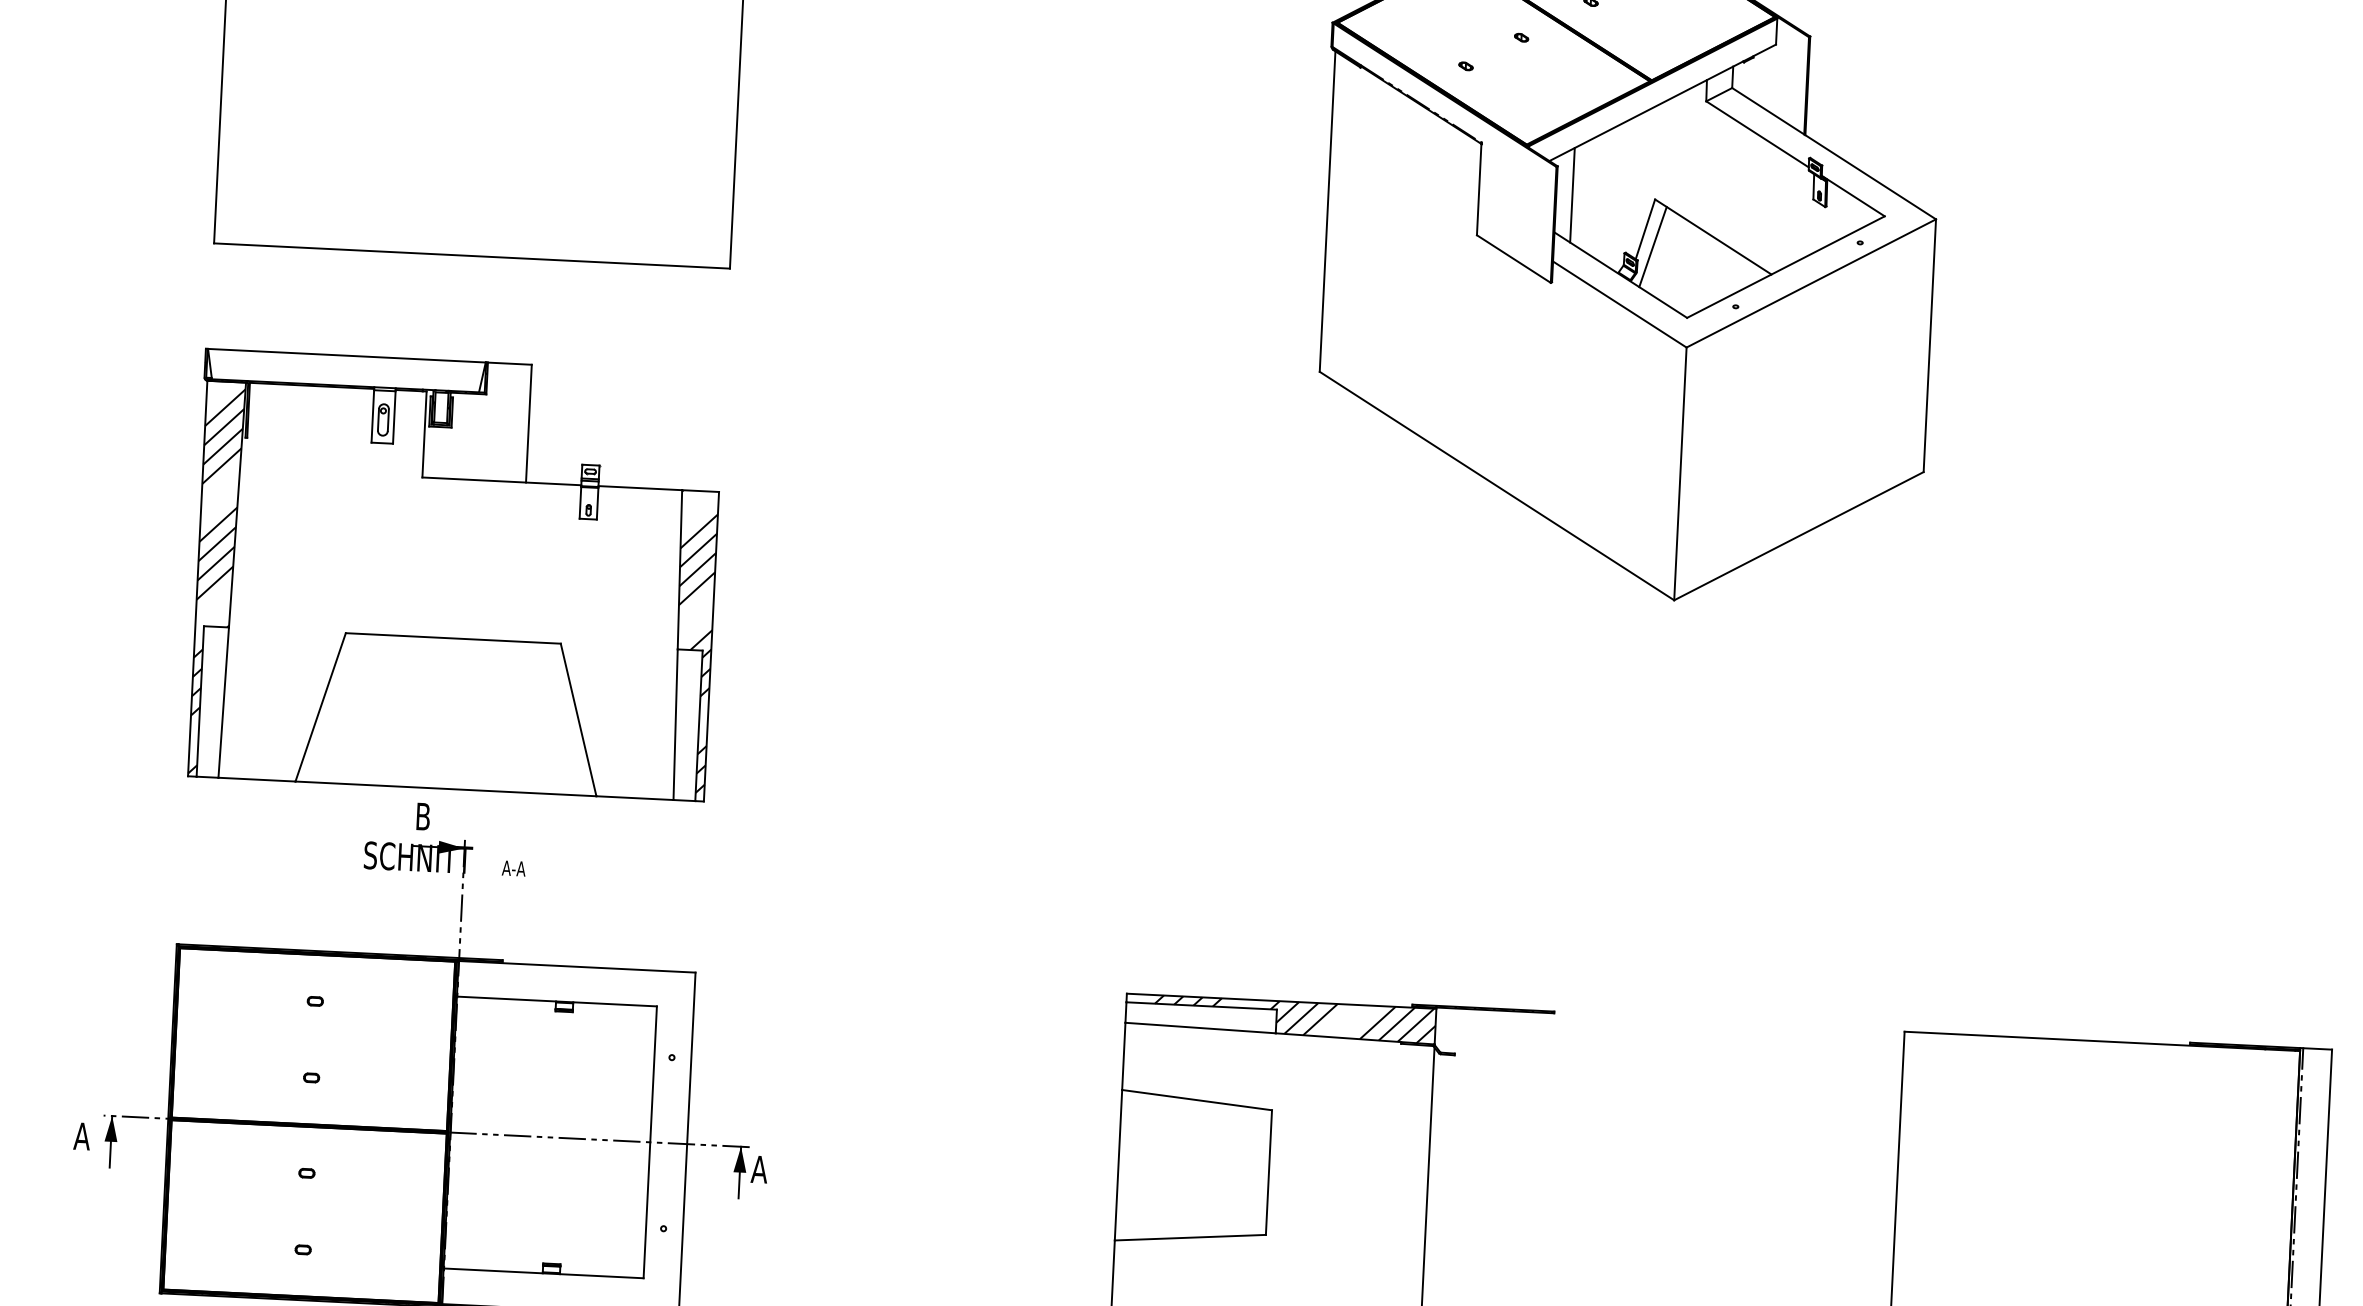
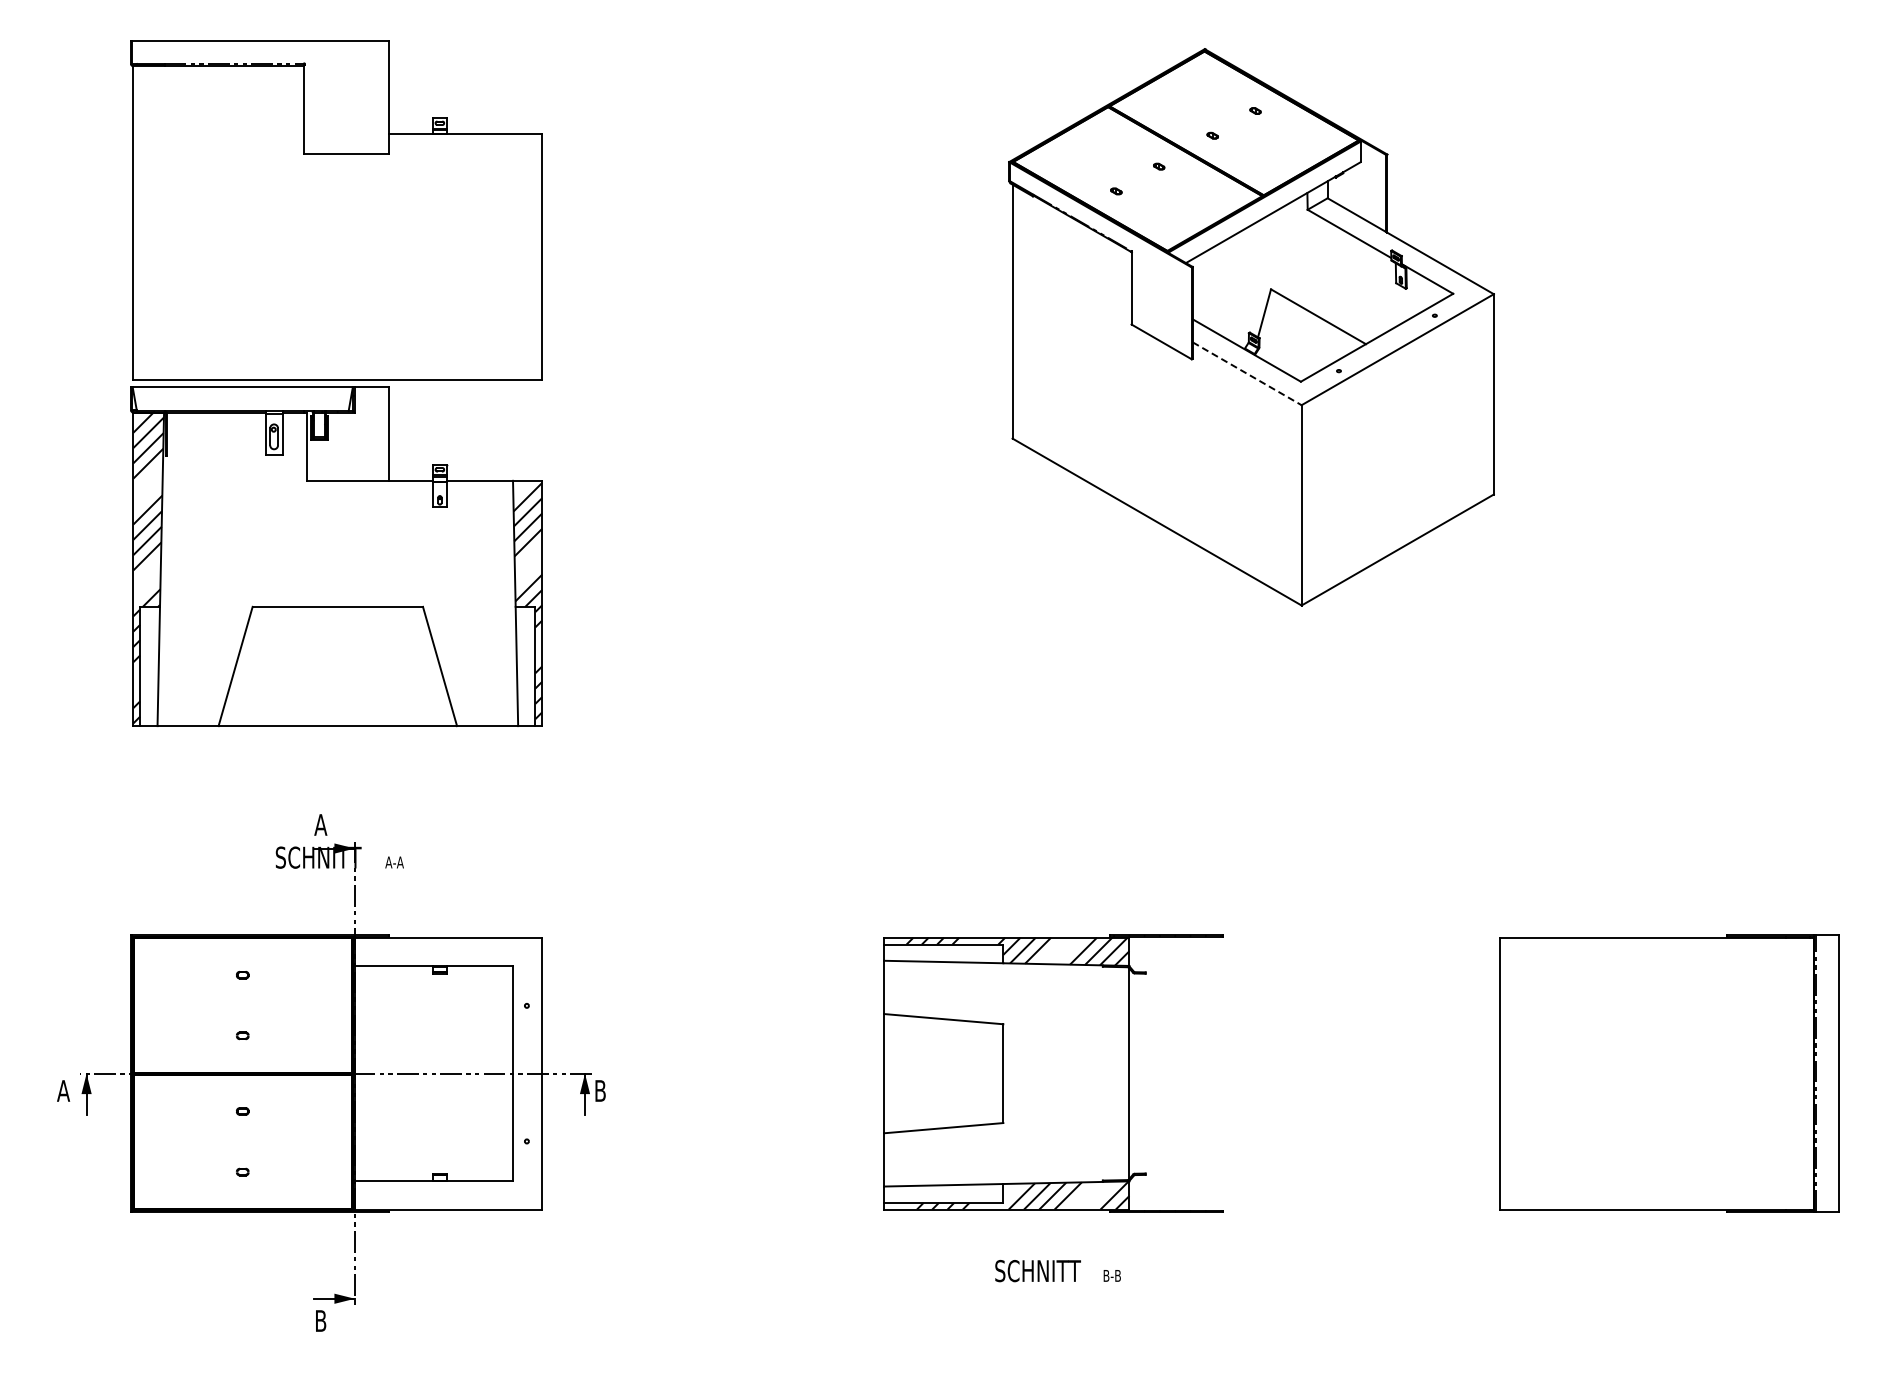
line: (1572, 194) -> (1205, 288), removed
line: (1652, 246) -> (1270, 326), removed
line: (1620, 304) -> (1247, 373), solid -> dashed
part: (454, 574) -> (336, 556), moved
text: (422, 816) -> (320, 824), B -> A
text: (758, 1168) -> (599, 1090), A -> B

